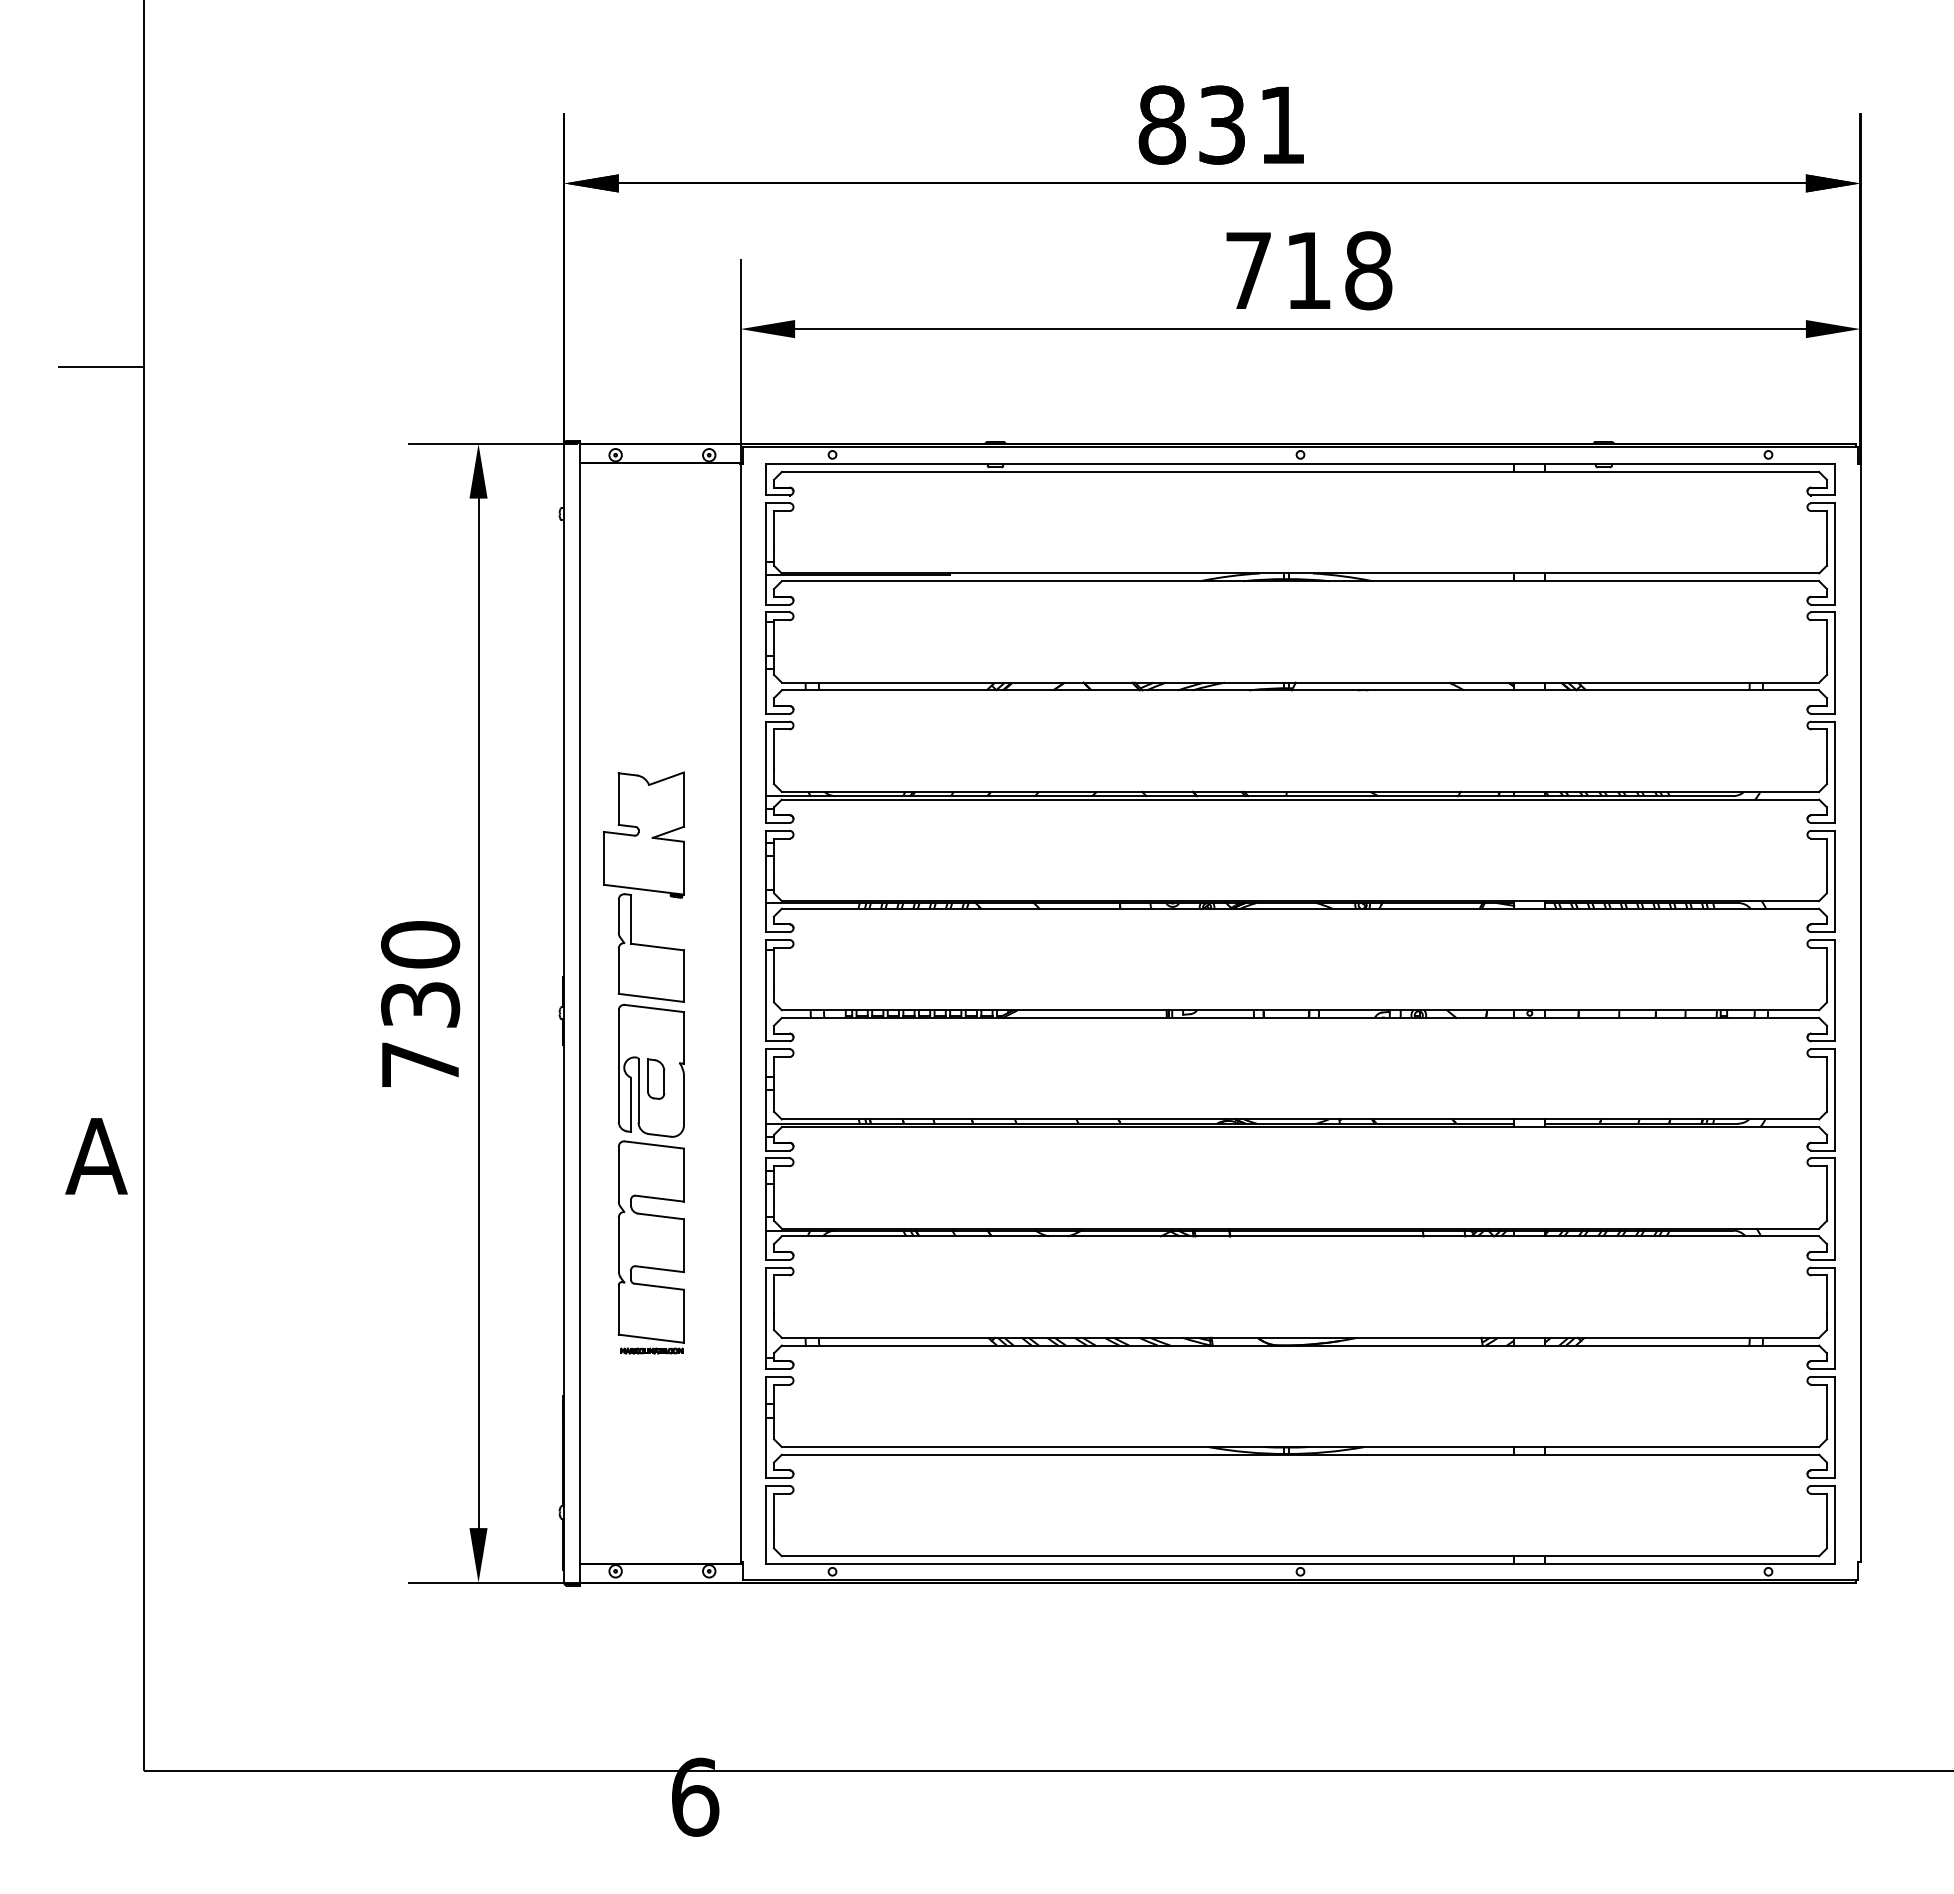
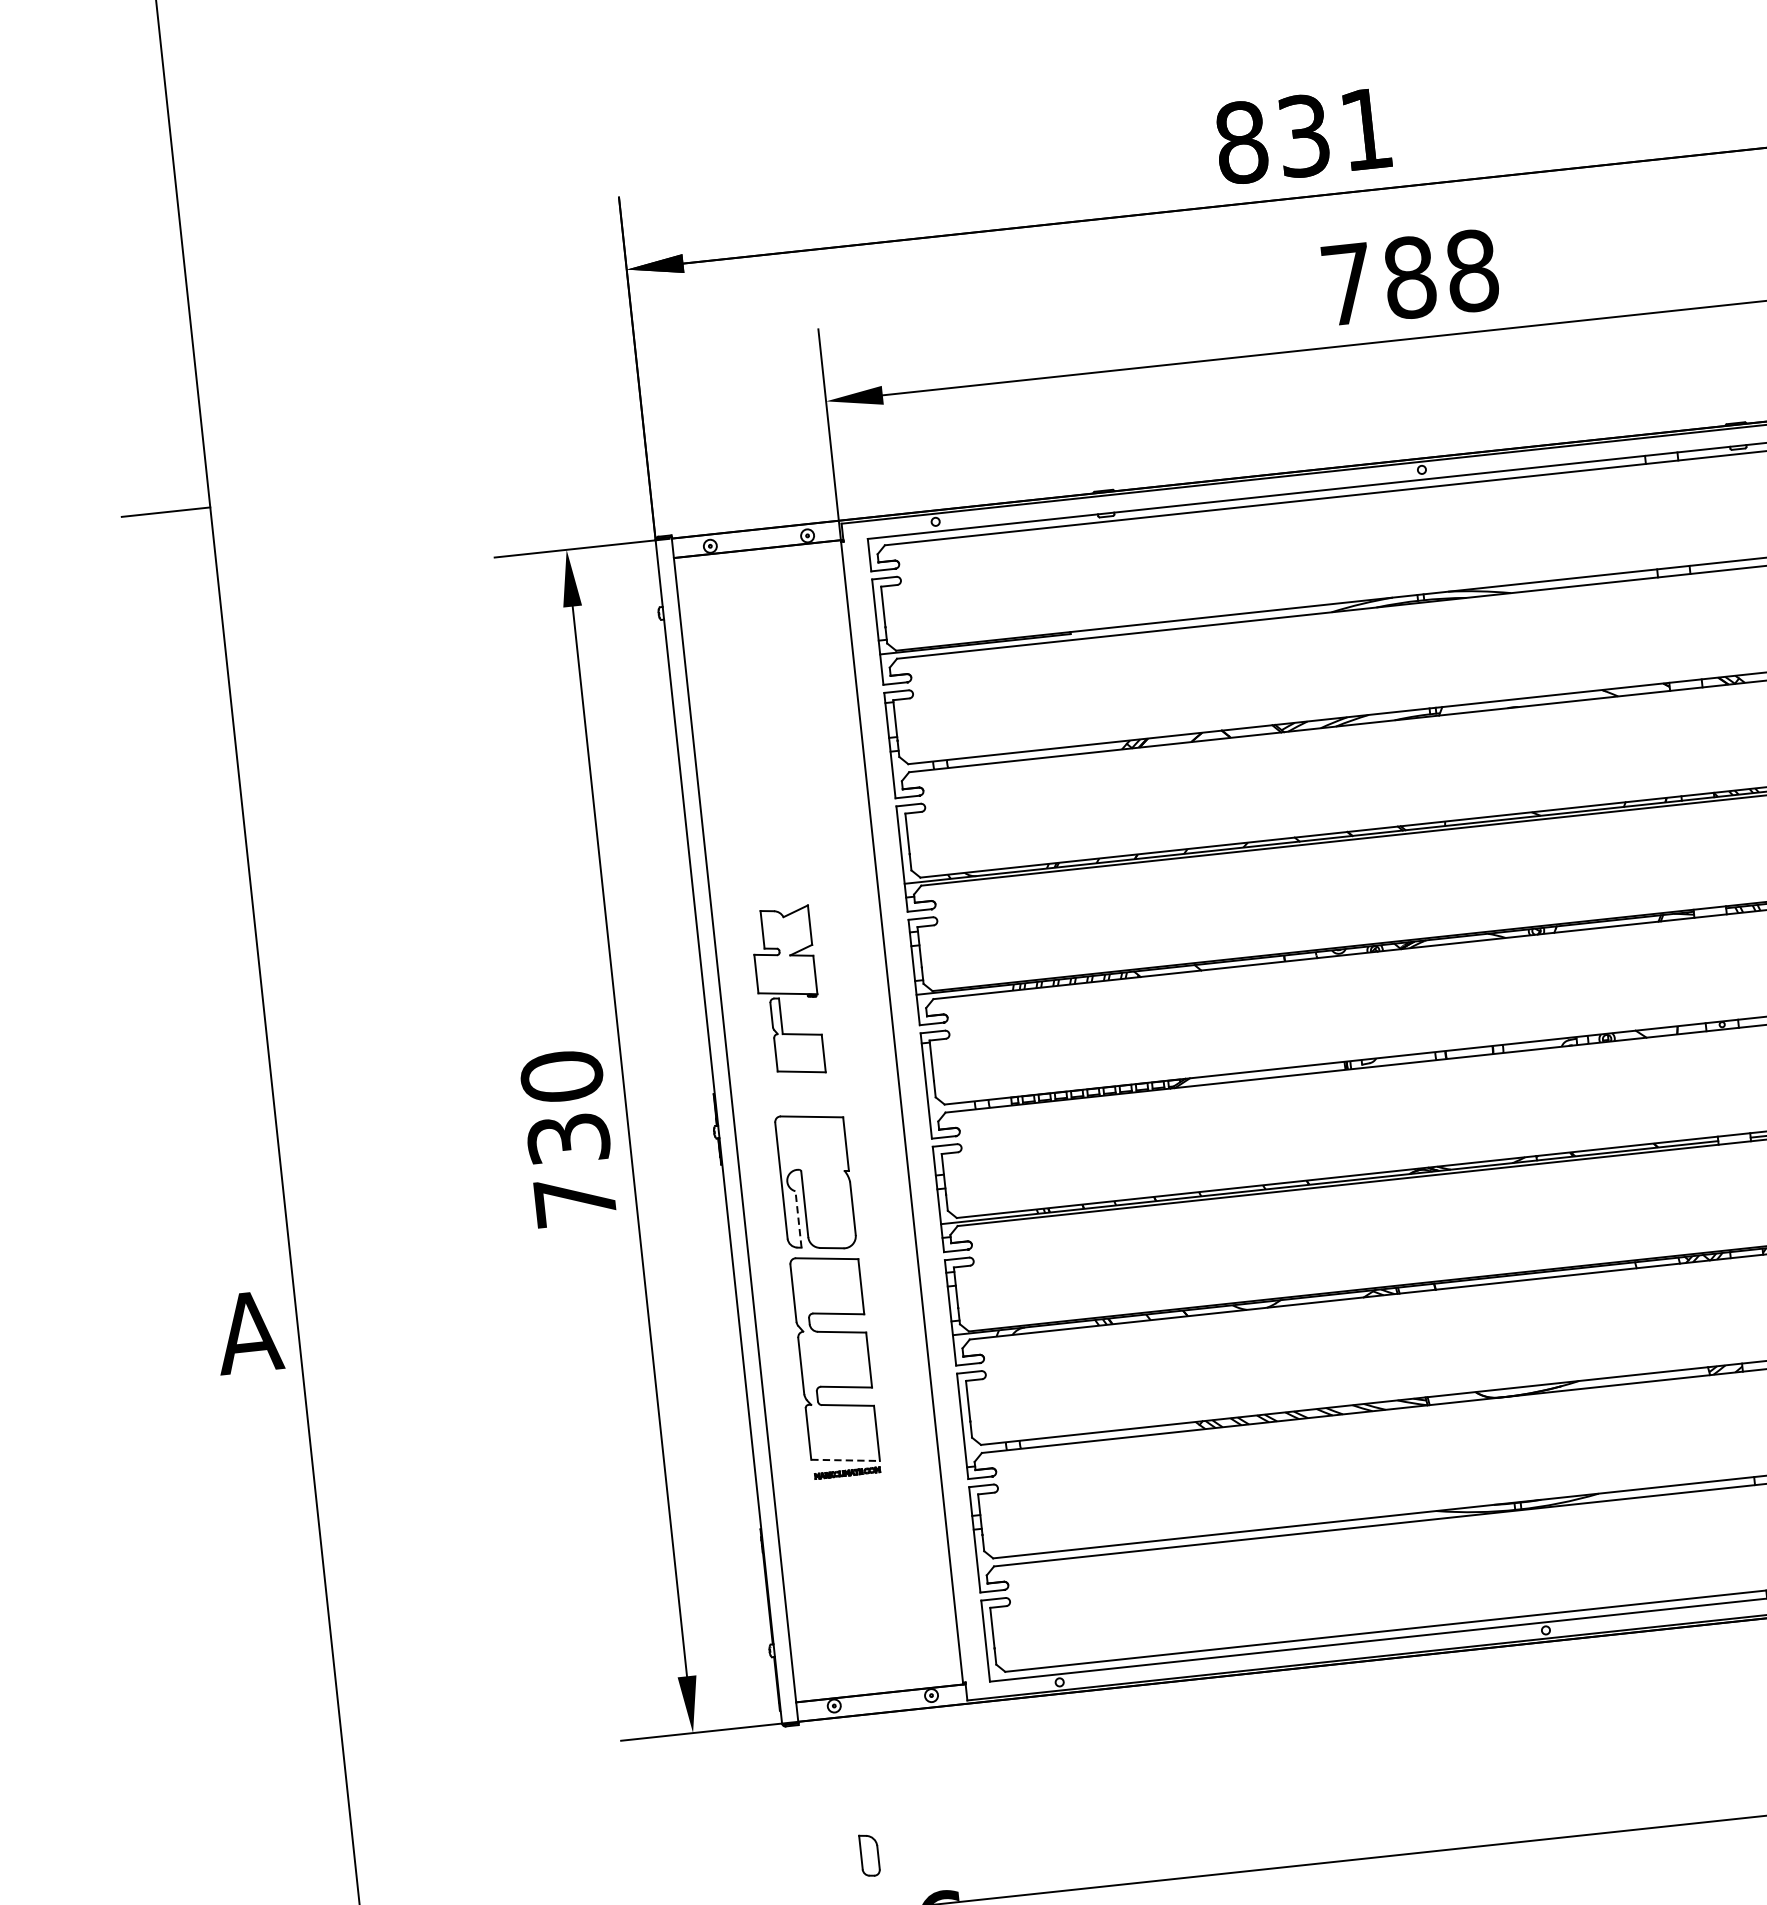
text: (1308, 270) -> (1409, 277), 718 -> 788
part: (643, 886) -> (787, 991), size x0.7
part: (656, 1078) -> (870, 1854), moved
line: (631, 1104) -> (798, 1219), solid -> dashed
line: (651, 1338) -> (845, 1460), solid -> dashed

